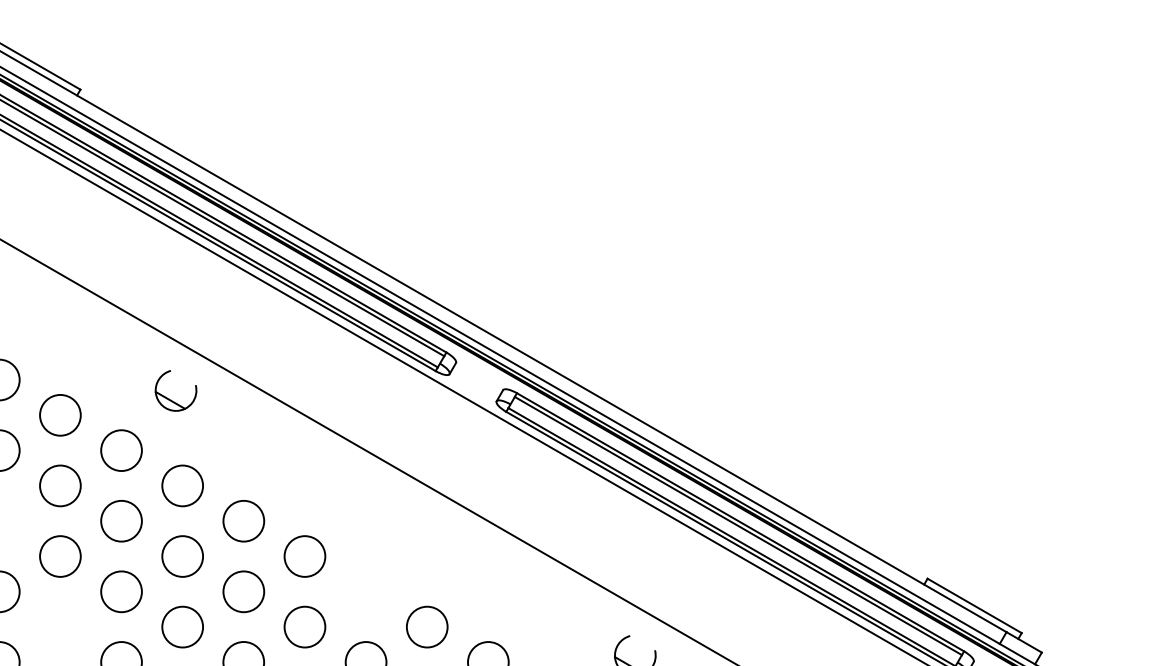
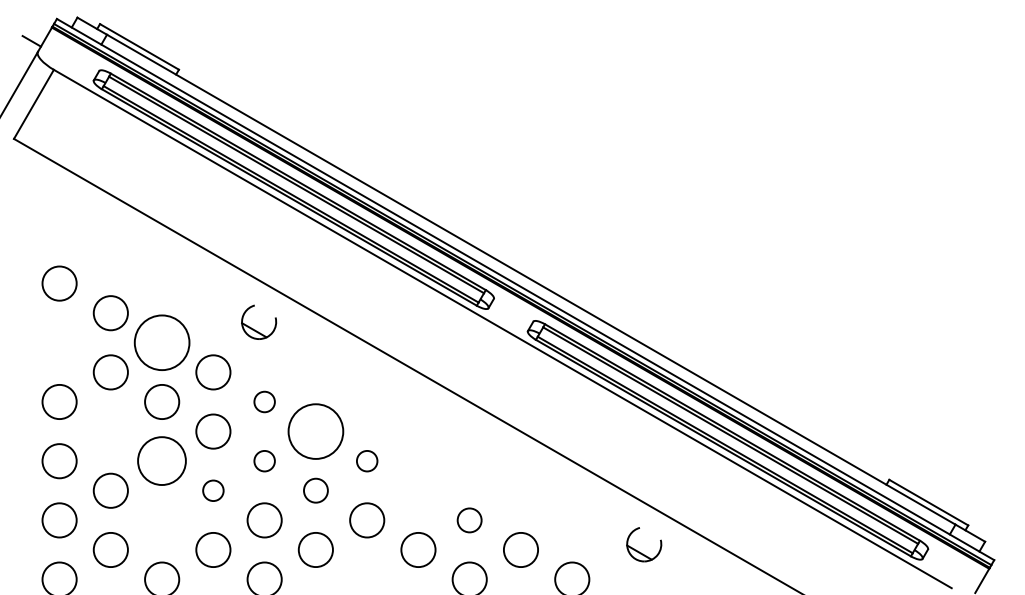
circle: (60, 414) -> (162, 342), size x1.6
circle: (182, 485) -> (264, 401), size x0.6
circle: (243, 521) -> (315, 431), size x1.6
circle: (60, 556) -> (162, 461), size x1.4
circle: (182, 556) -> (264, 461), size x0.6
circle: (305, 556) -> (367, 461), size x0.6
circle: (121, 591) -> (213, 490), size x0.6
circle: (243, 591) -> (315, 490), size x0.7
circle: (426, 627) -> (469, 520), size x0.7

